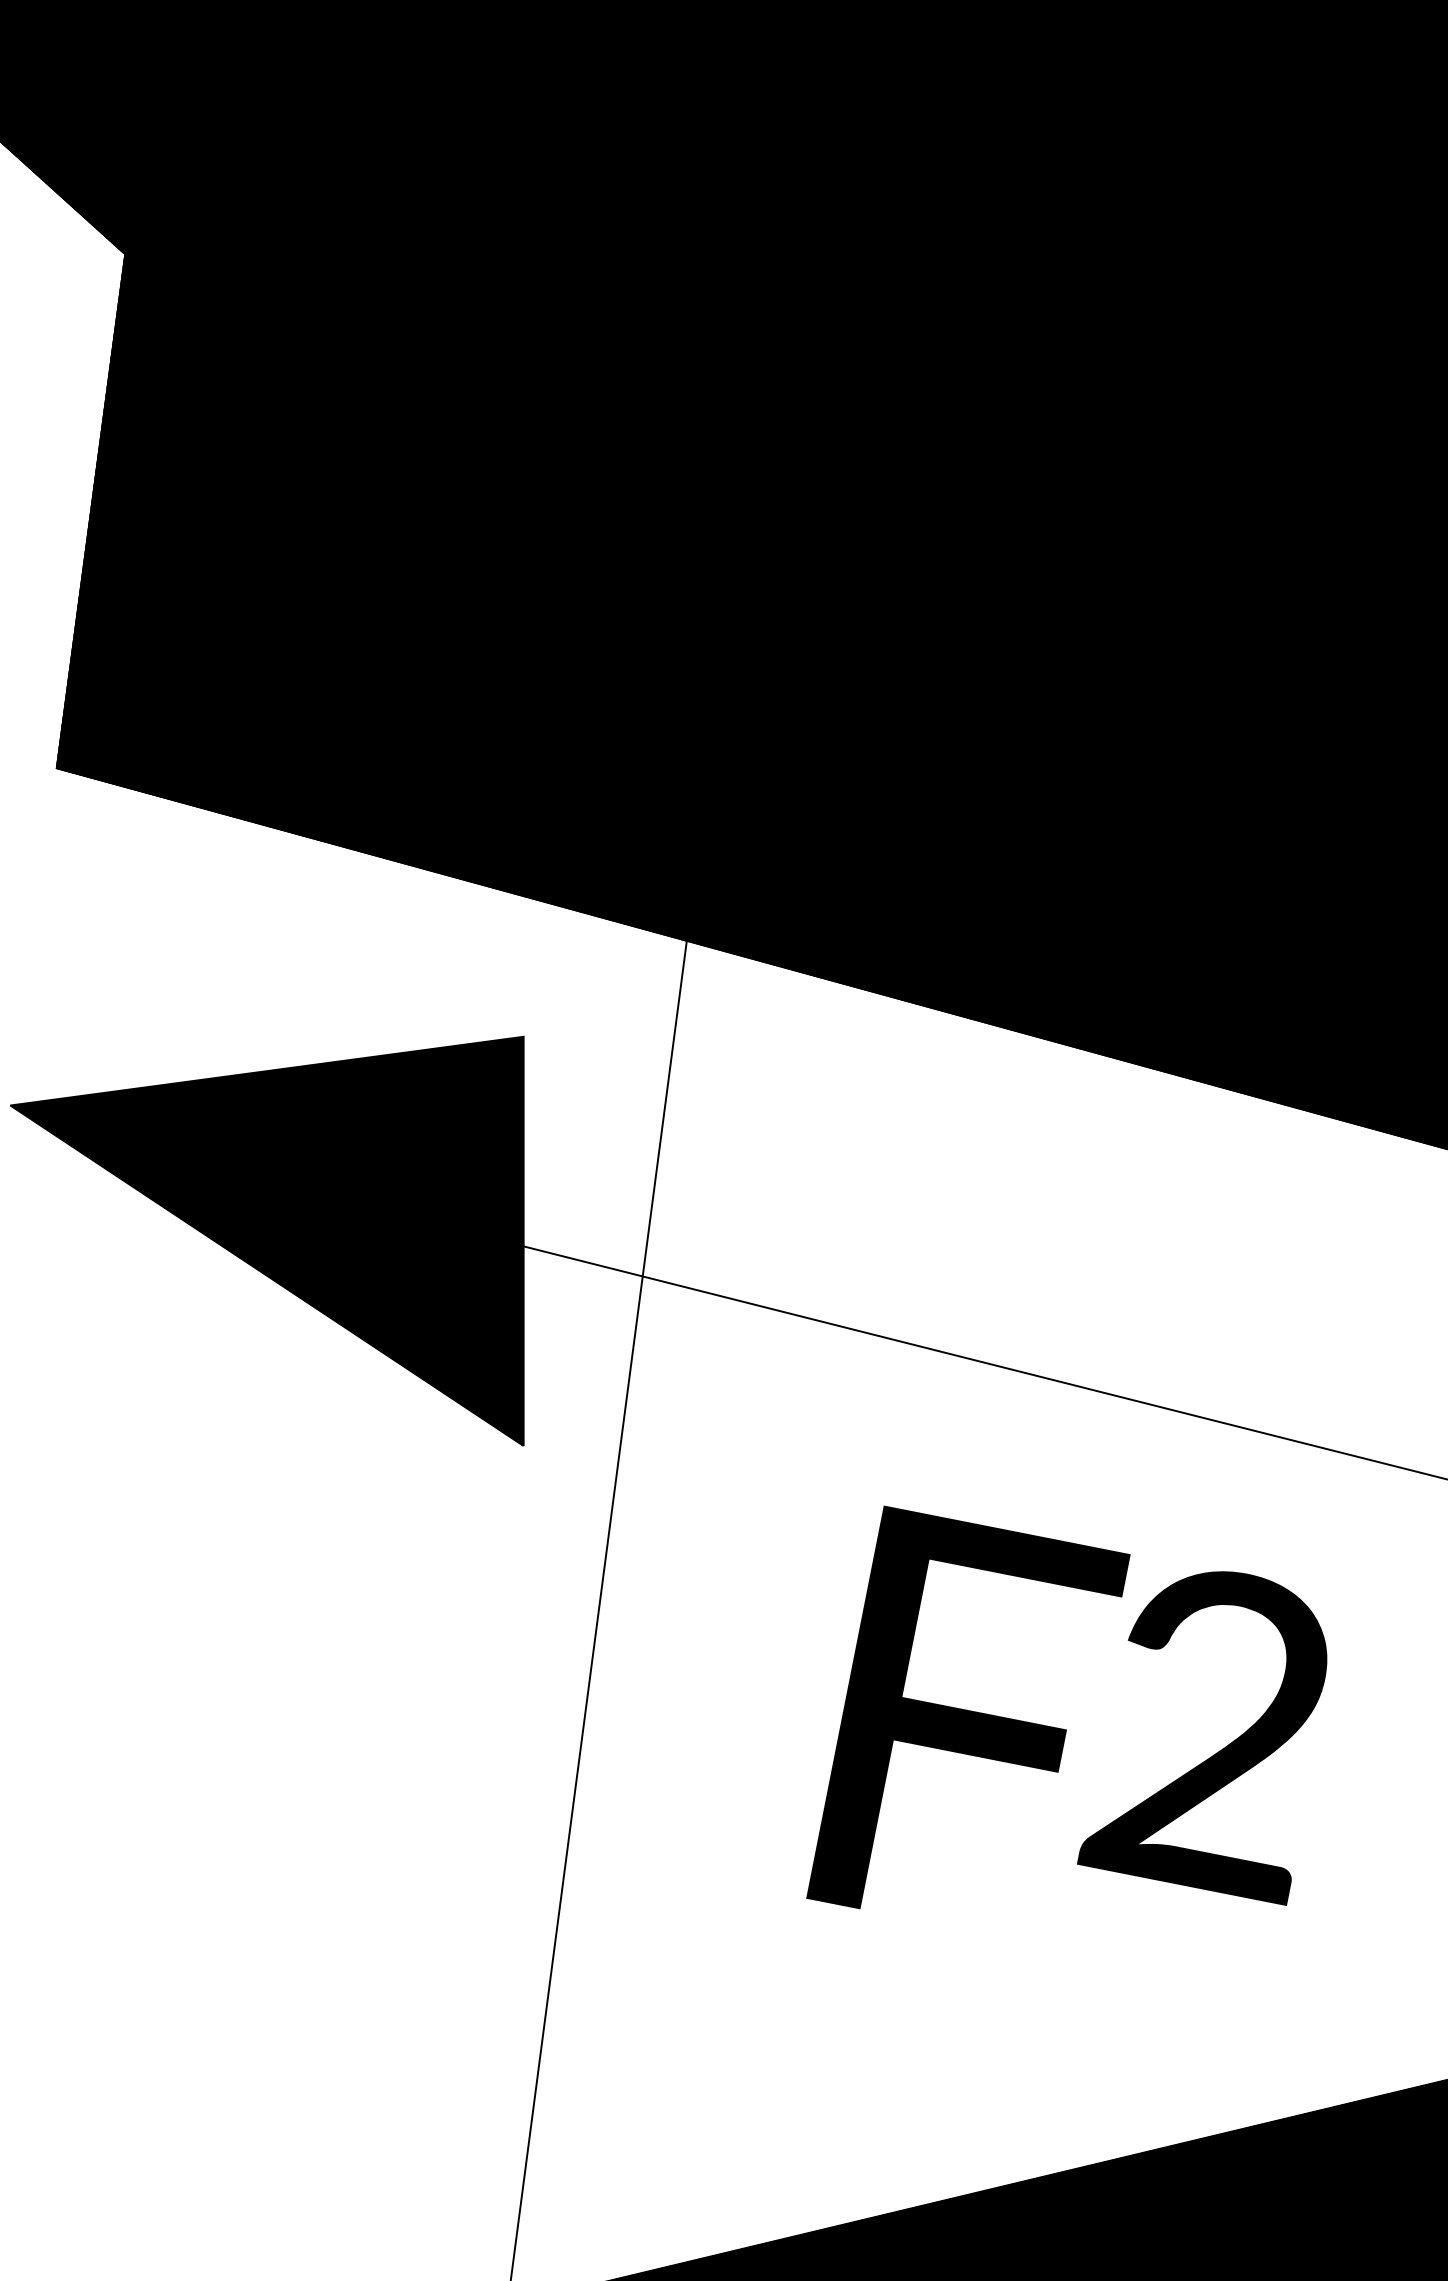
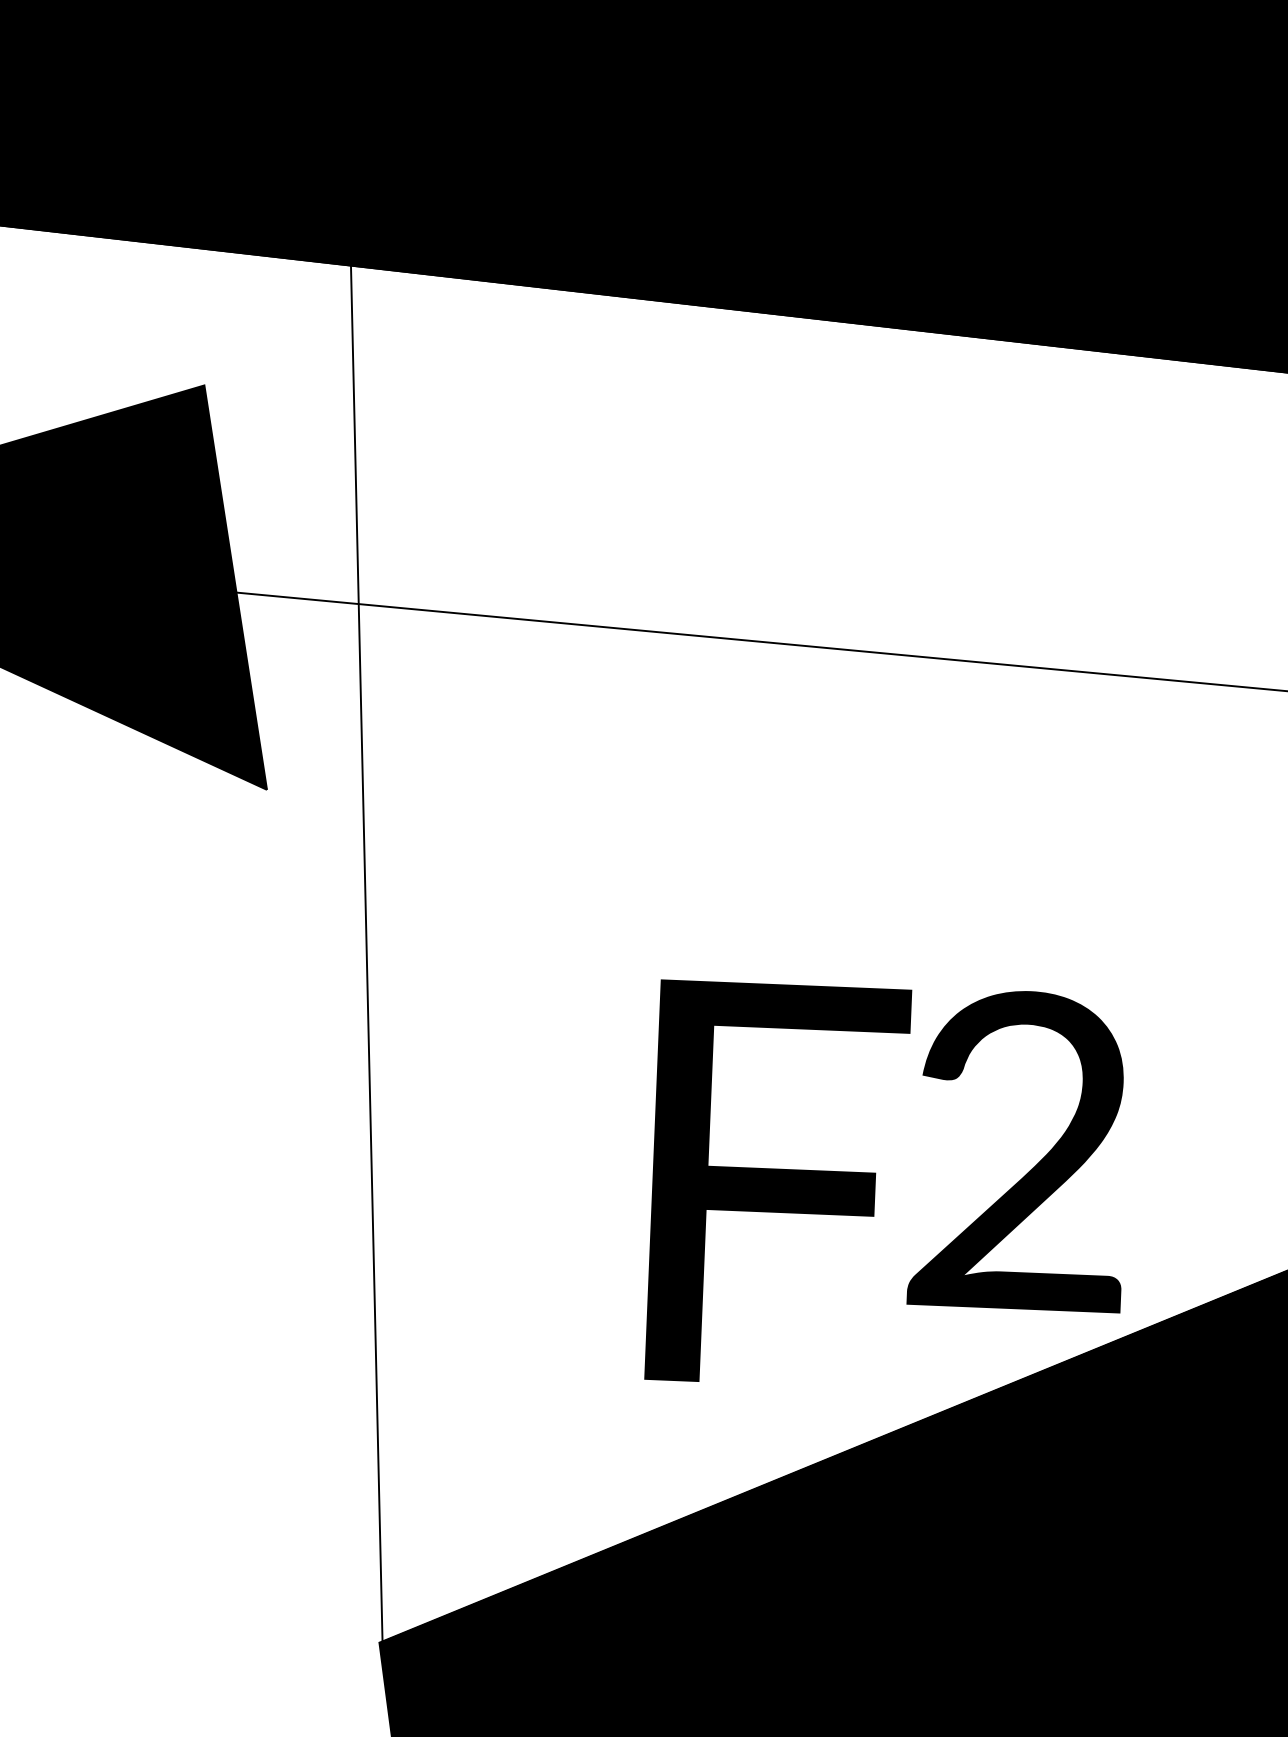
text: (1066, 1707) -> (872, 1151), moved

